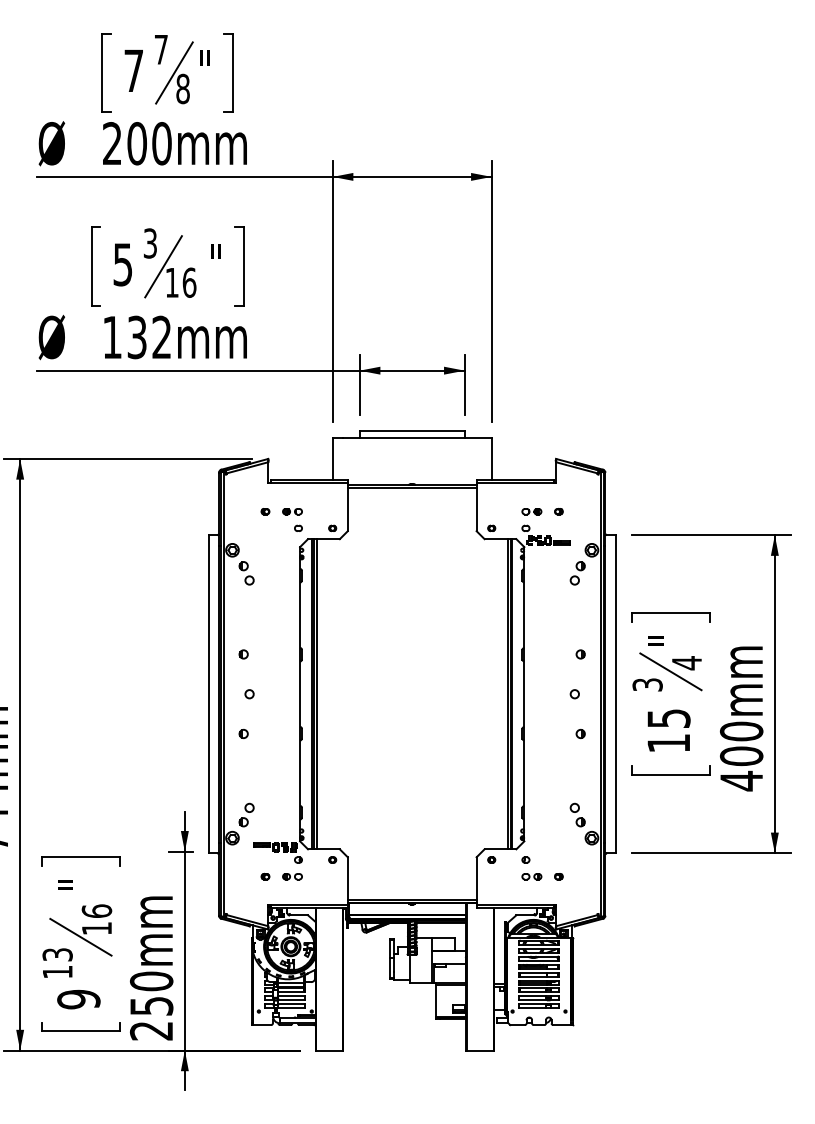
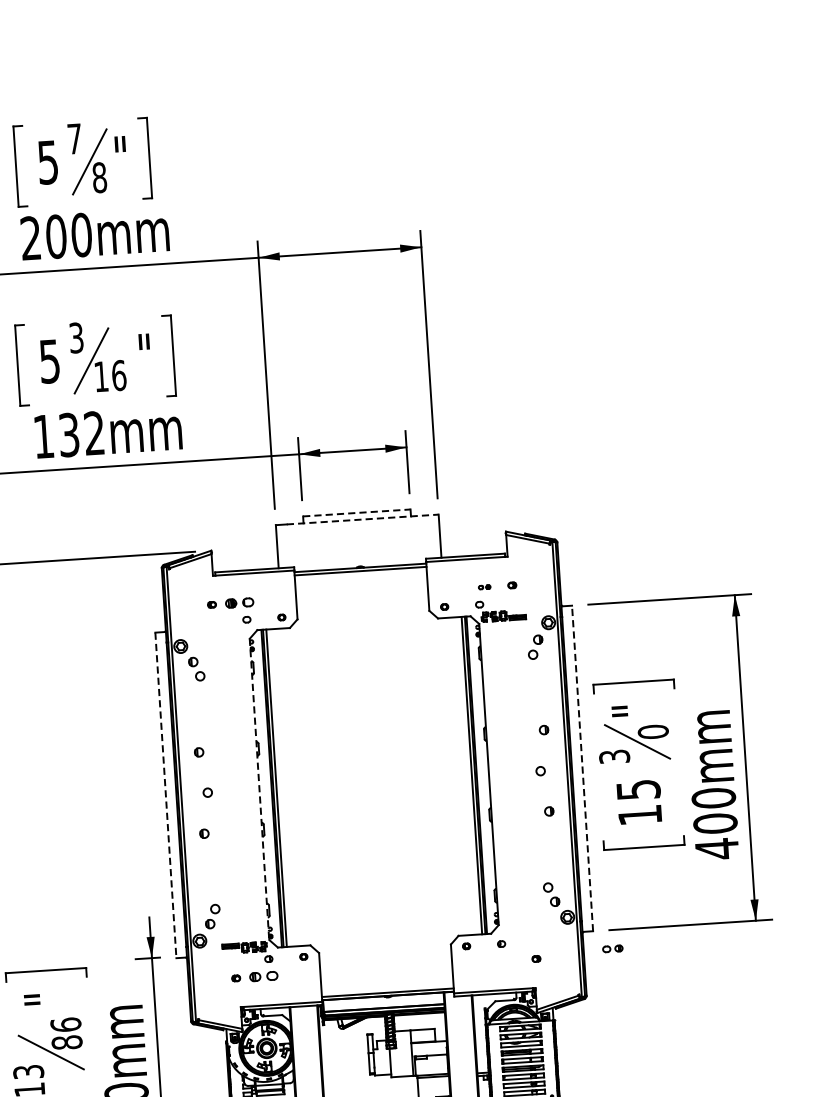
text: (133, 70) -> (47, 162), 7 -> 5
line: (412, 431) -> (357, 513), solid -> dashed
line: (418, 438) -> (363, 519), solid -> dashed
part: (292, 511) -> (239, 602), size x1.4
part: (531, 511) -> (484, 587), size x0.6
text: (686, 663) -> (652, 732), 4 -> 0
line: (615, 693) -> (582, 767), solid -> dashed
line: (208, 694) -> (165, 795), solid -> dashed
line: (300, 694) -> (259, 789), solid -> dashed
part: (292, 876) -> (263, 976), size x1.4
part: (531, 876) -> (612, 948), moved
text: (96, 928) -> (66, 1042), 16 -> 86

